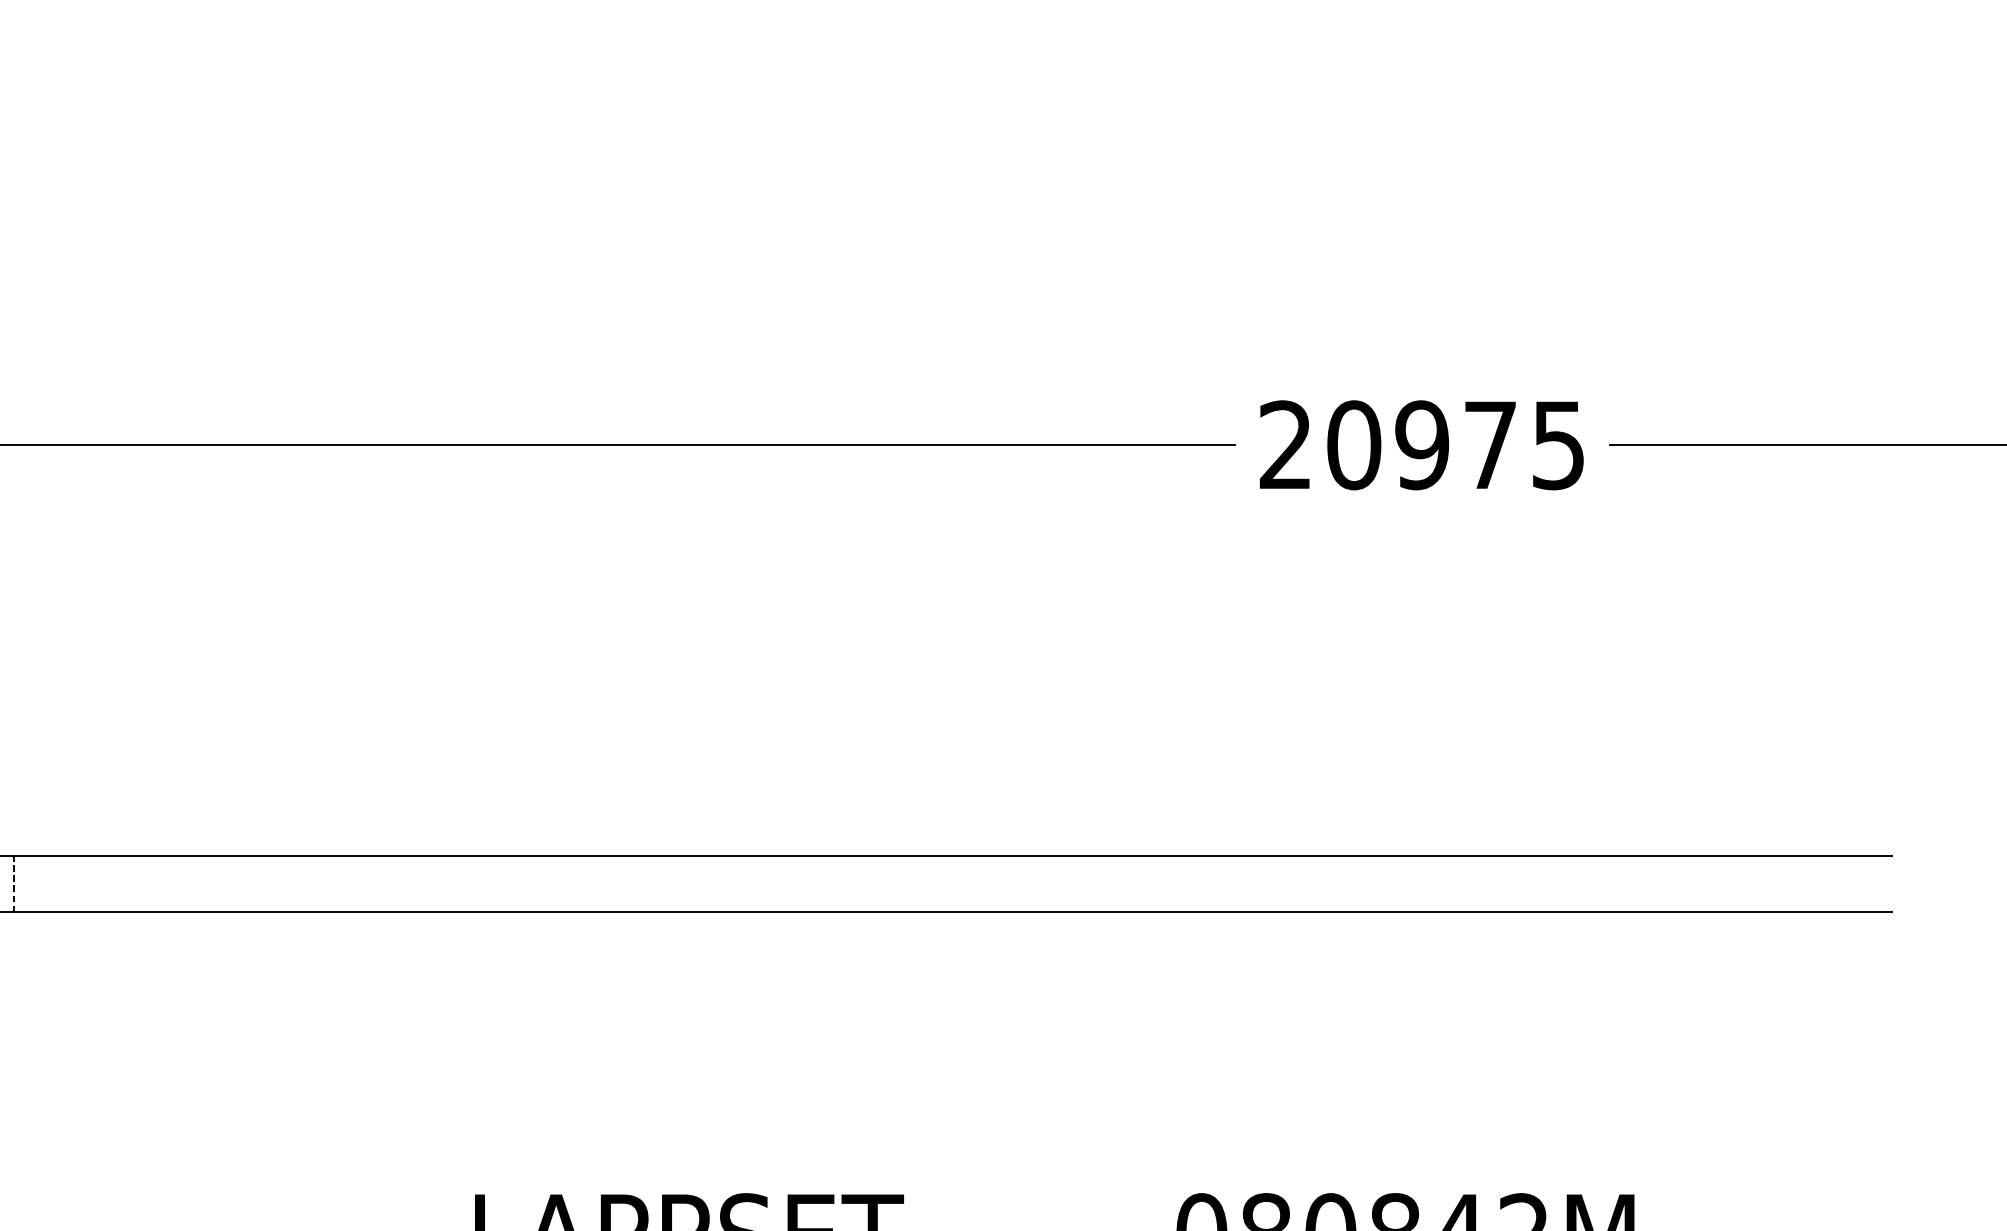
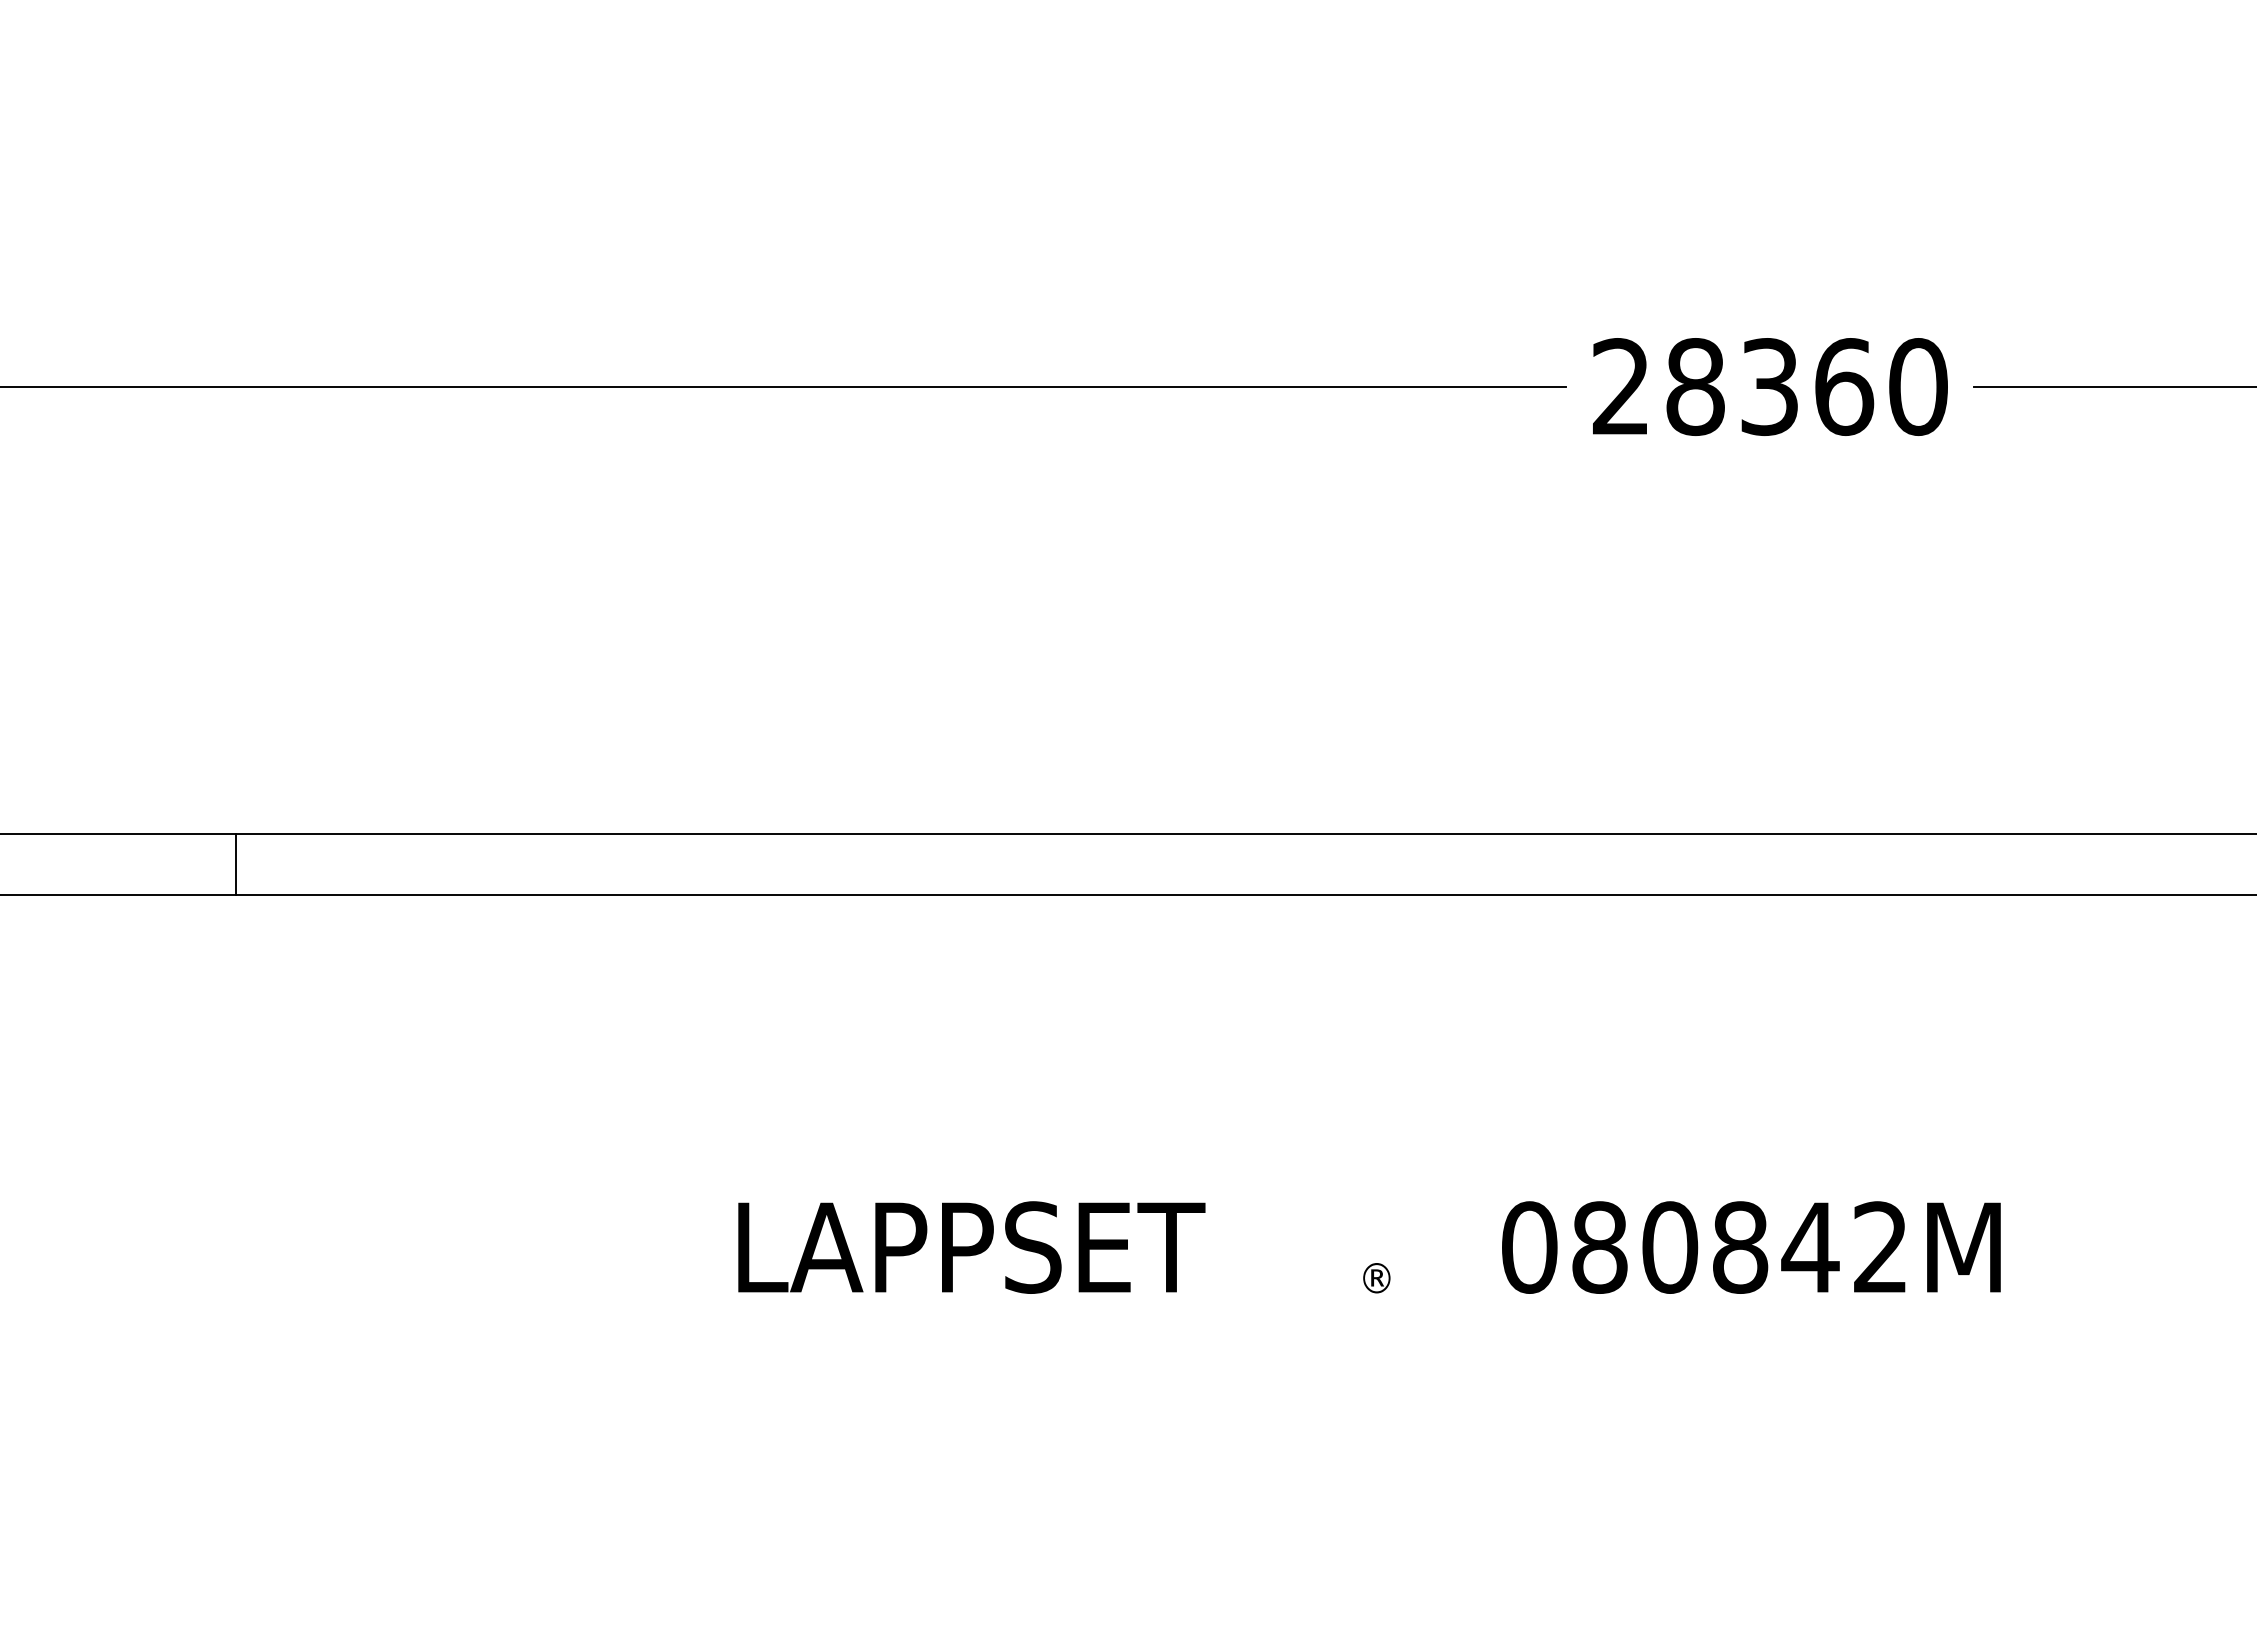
text: (1456, 444) -> (1806, 386), 20975 -> 28360
line: (13, 883) -> (235, 864), dashed -> solid

